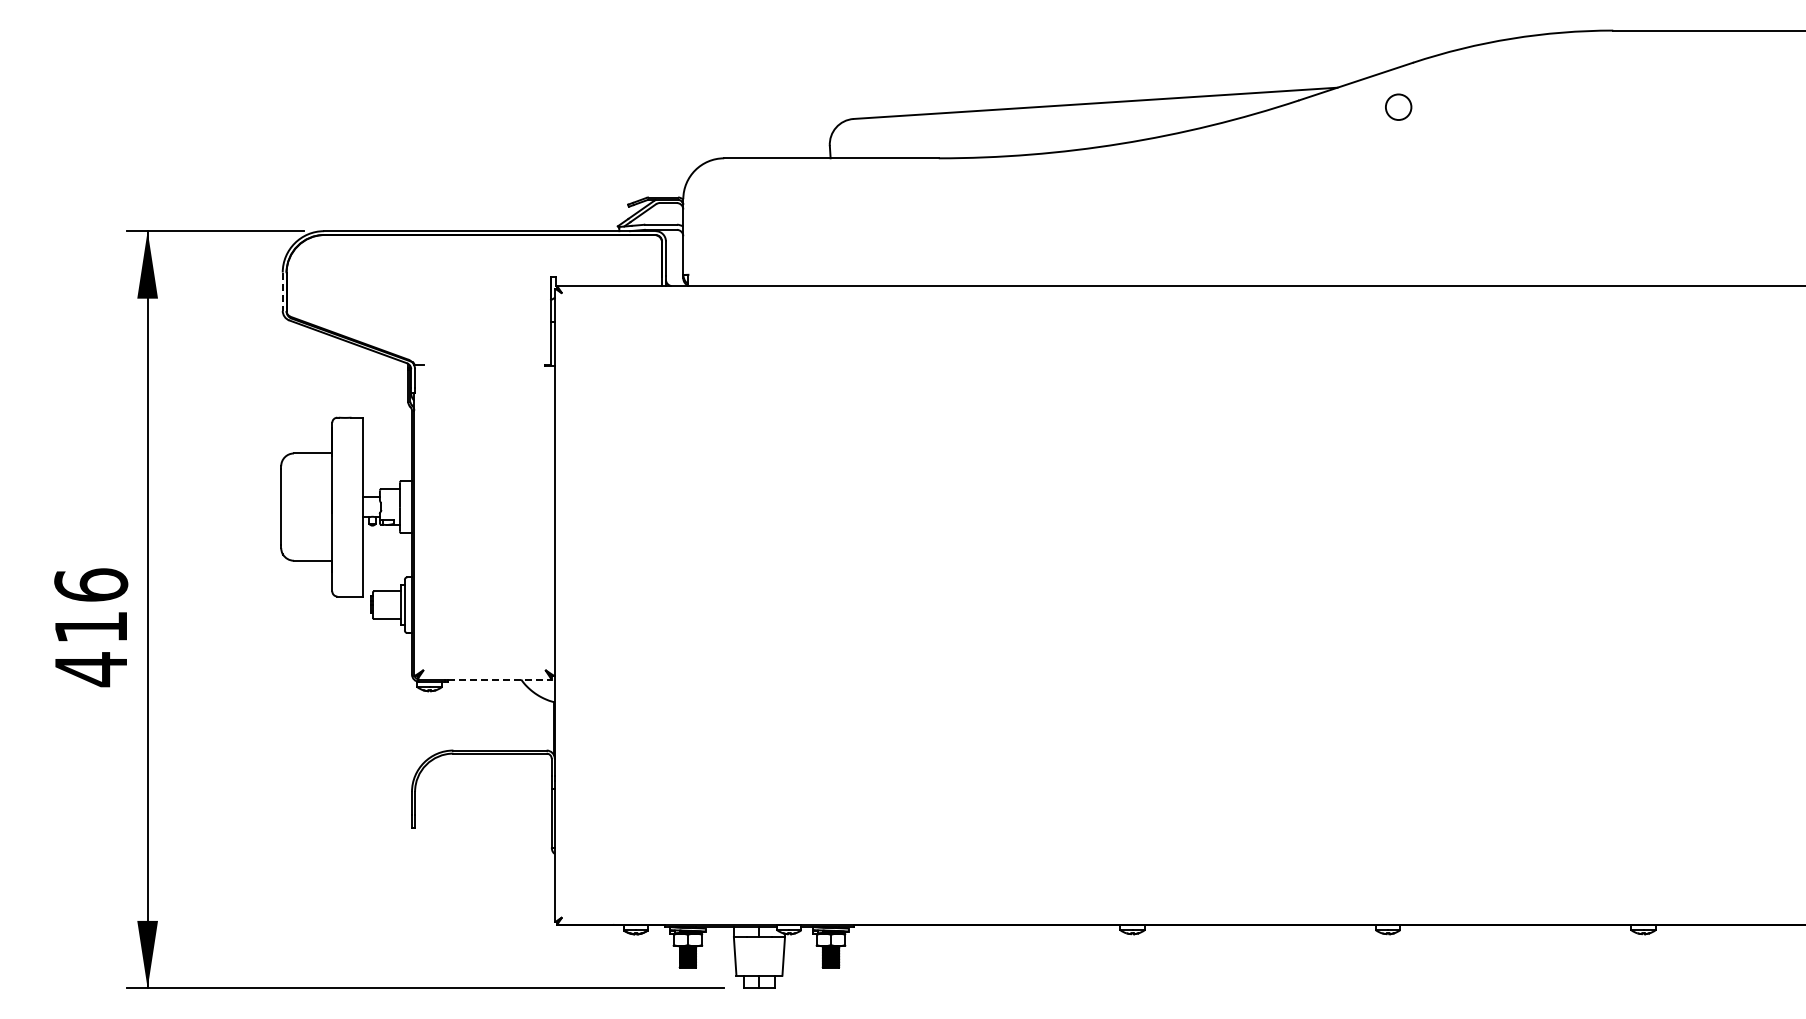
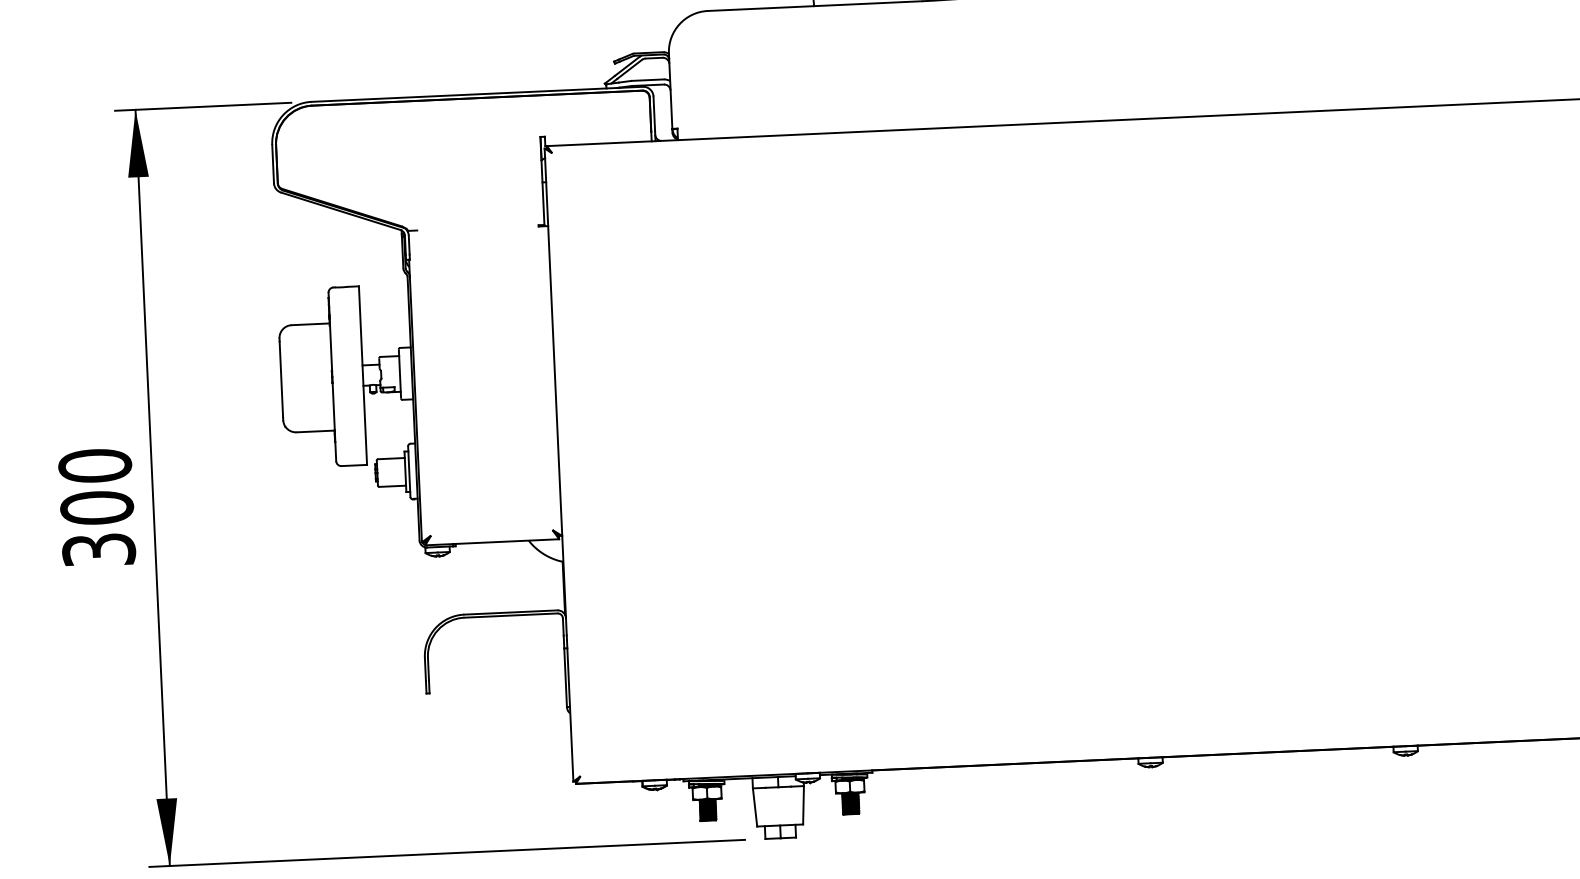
line: (282, 292) -> (272, 164), dashed -> solid
text: (91, 627) -> (97, 508), 416 -> 300
line: (499, 679) -> (507, 541), dashed -> solid

